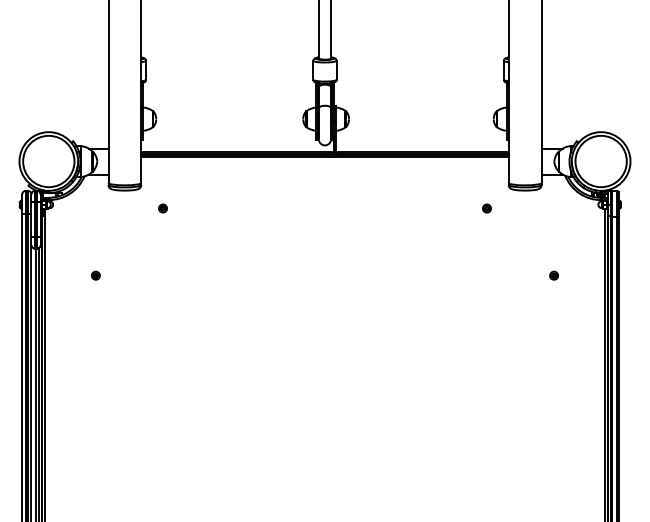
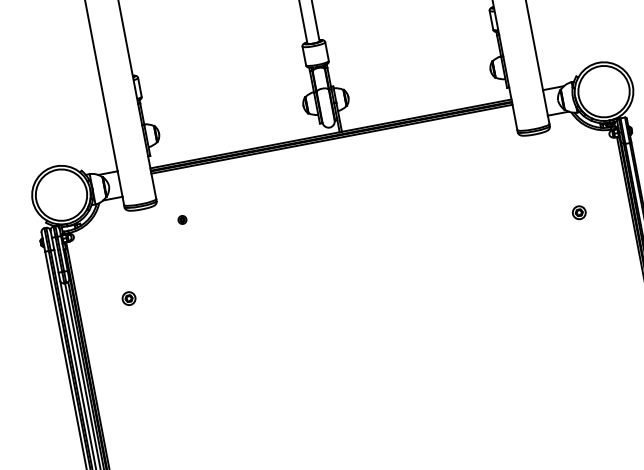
part: (486, 208) -> (500, 159), removed
part: (95, 275) -> (128, 298), size x1.6
part: (553, 275) -> (578, 212), size x1.6

